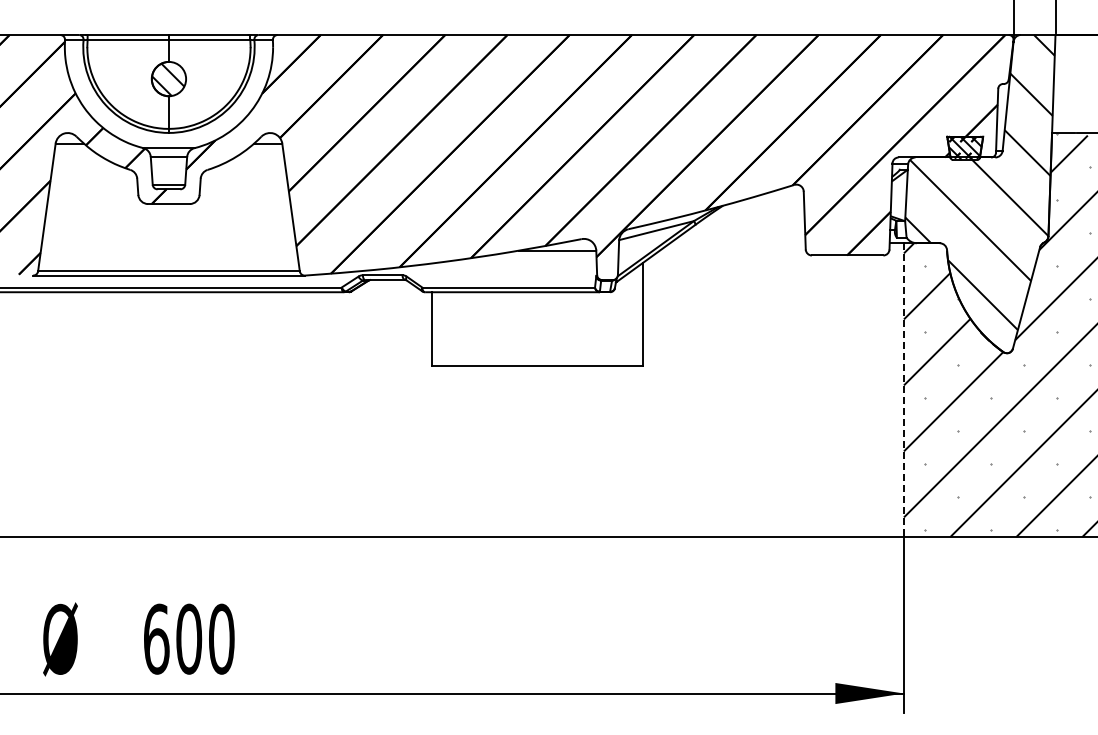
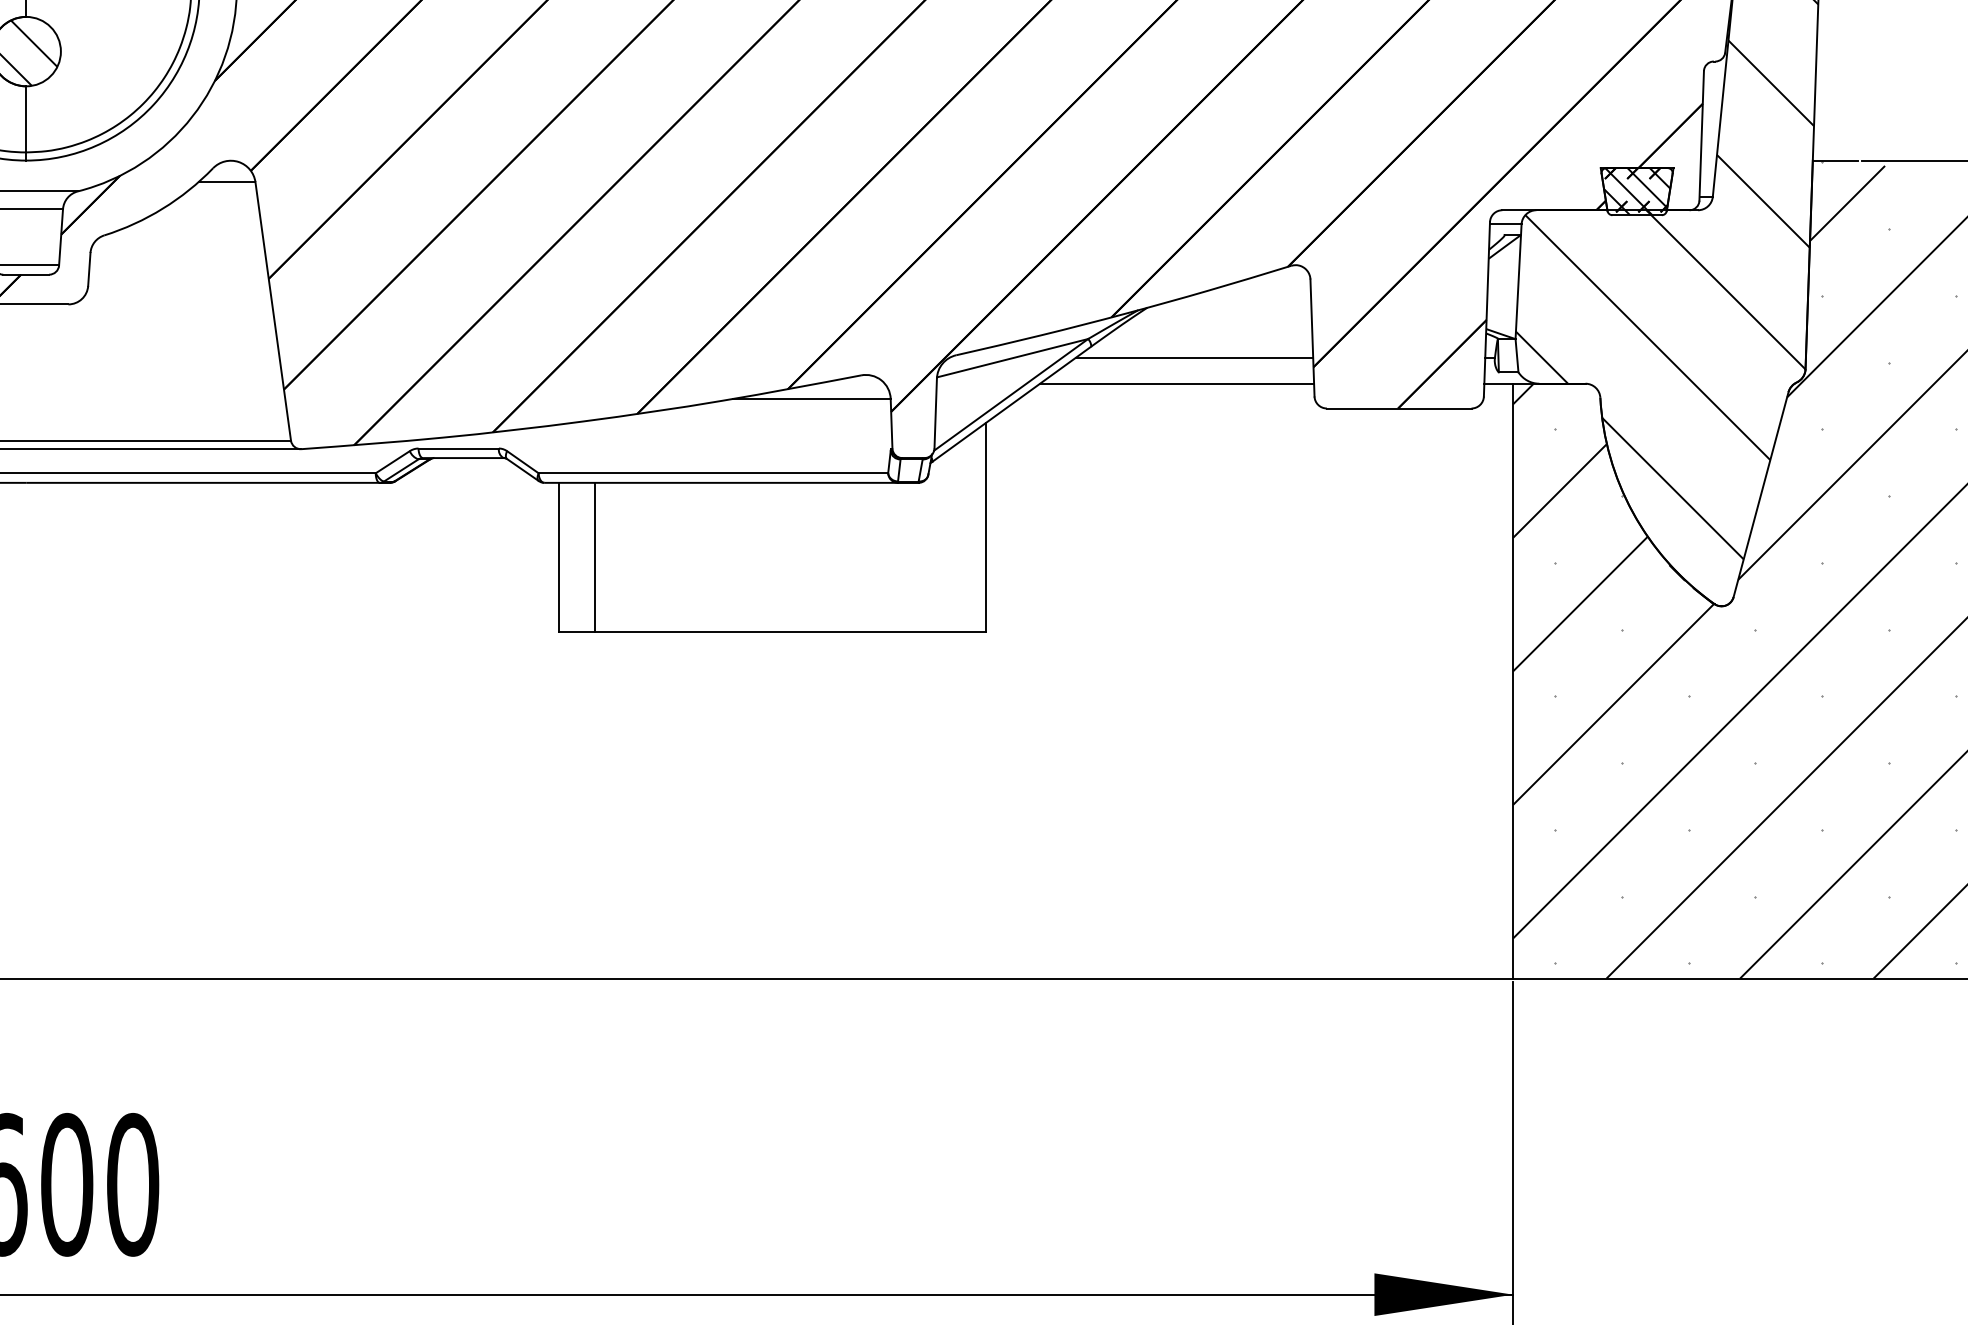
line: (746, 230) -> (1194, 357), added
line: (737, 243) -> (1176, 384), added
line: (450, 328) -> (595, 556), added
line: (903, 390) -> (1512, 681), dashed -> solid

